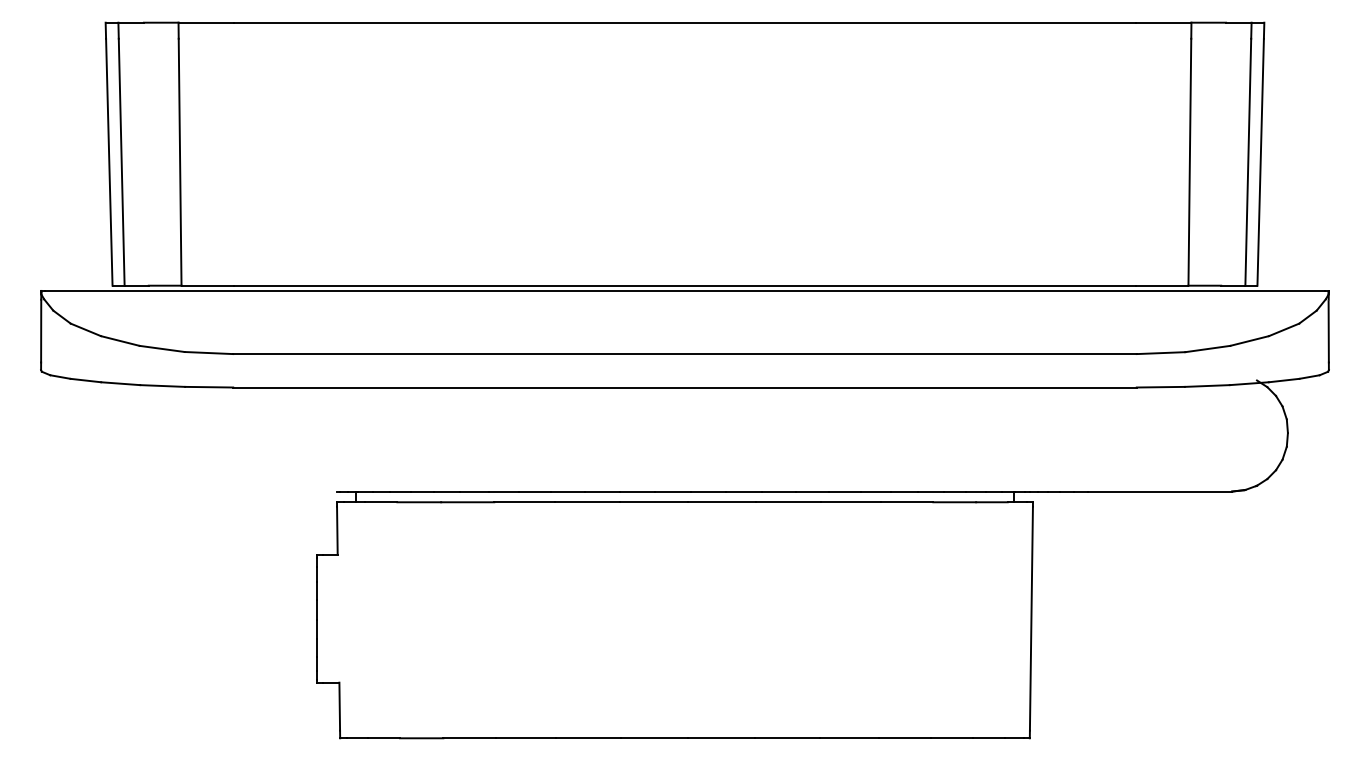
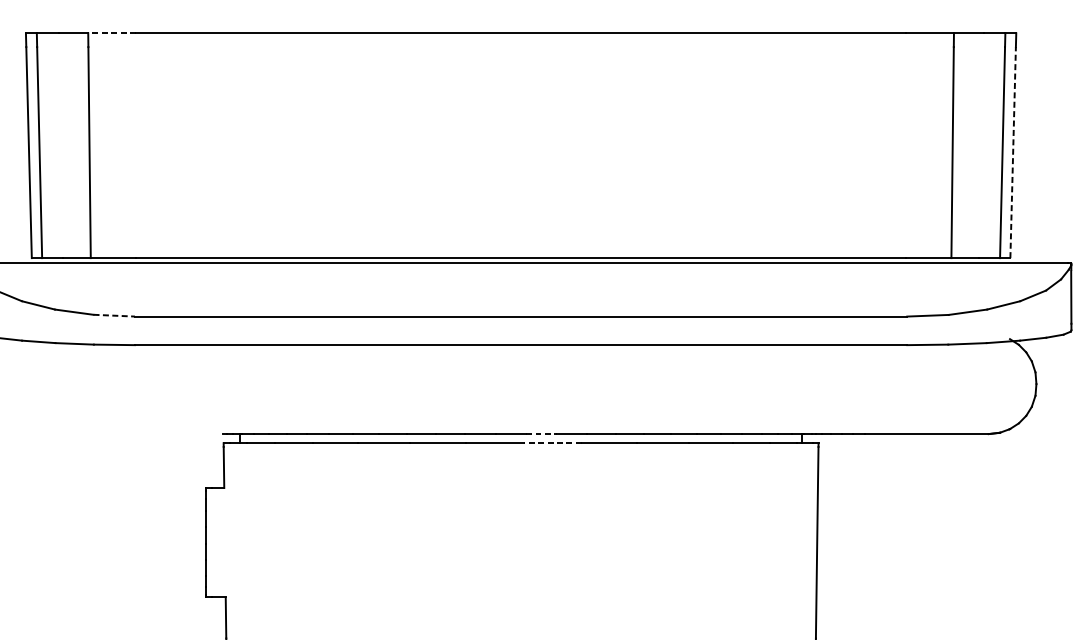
line: (206, 22) -> (112, 33), solid -> dashed
line: (1260, 161) -> (1012, 151), solid -> dashed
line: (209, 353) -> (114, 316), solid -> dashed
line: (708, 491) -> (541, 434), solid -> dashed
line: (722, 502) -> (553, 443), solid -> dashed

